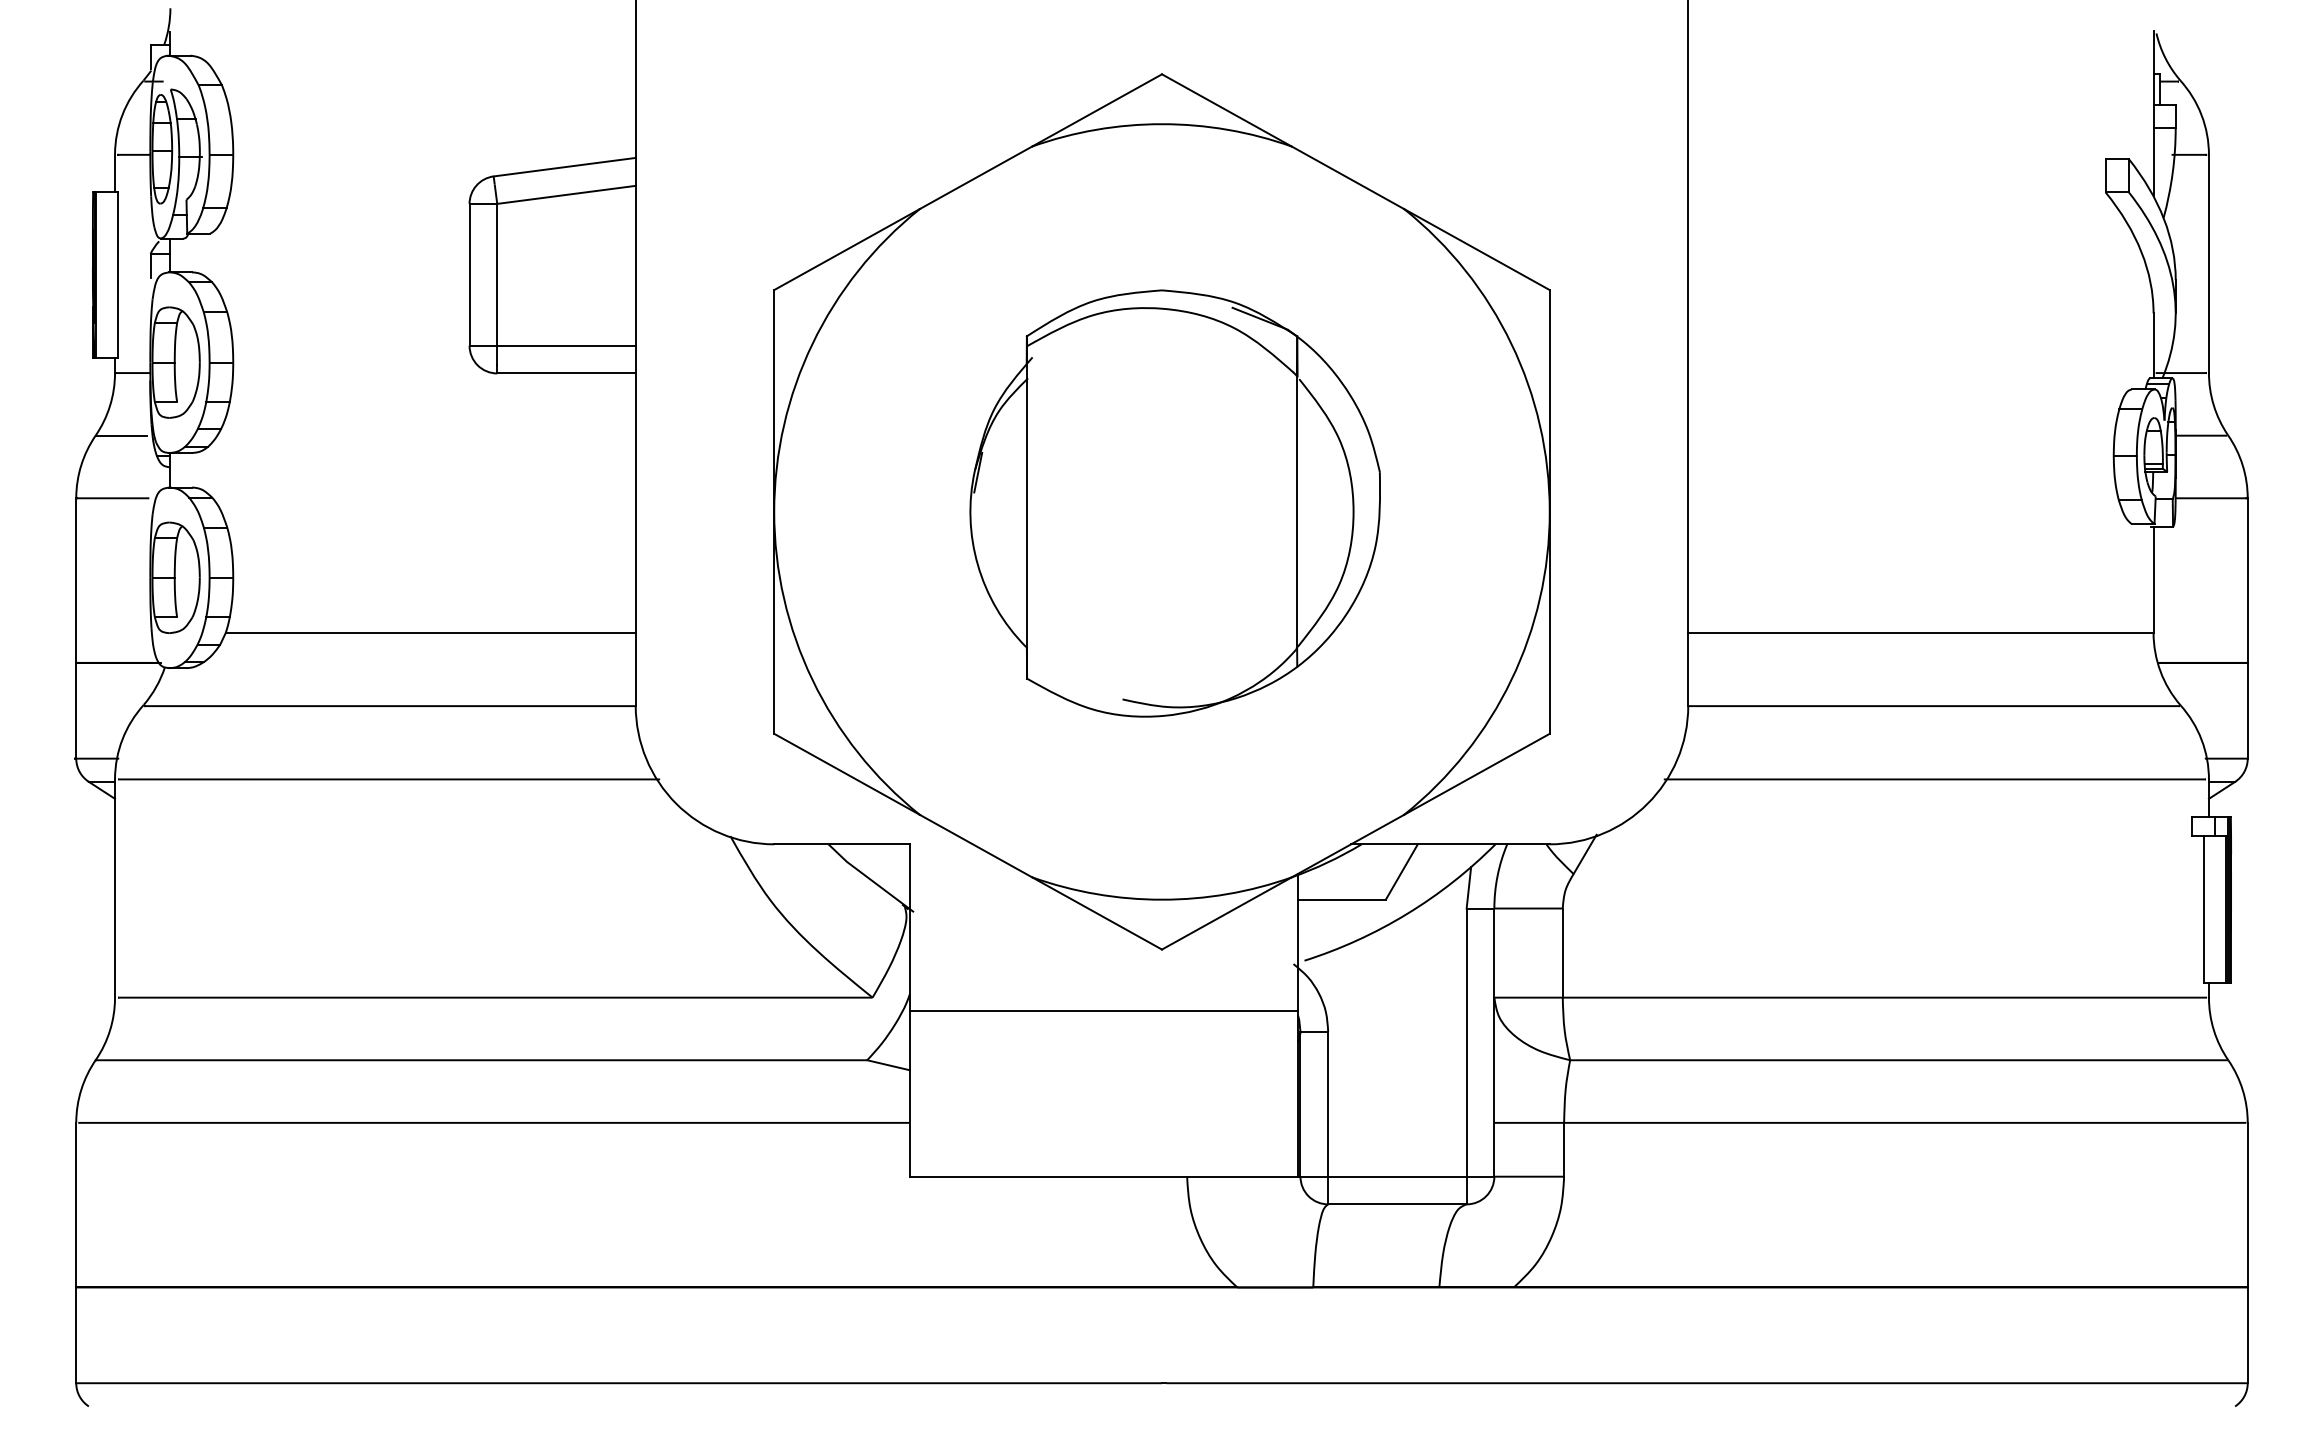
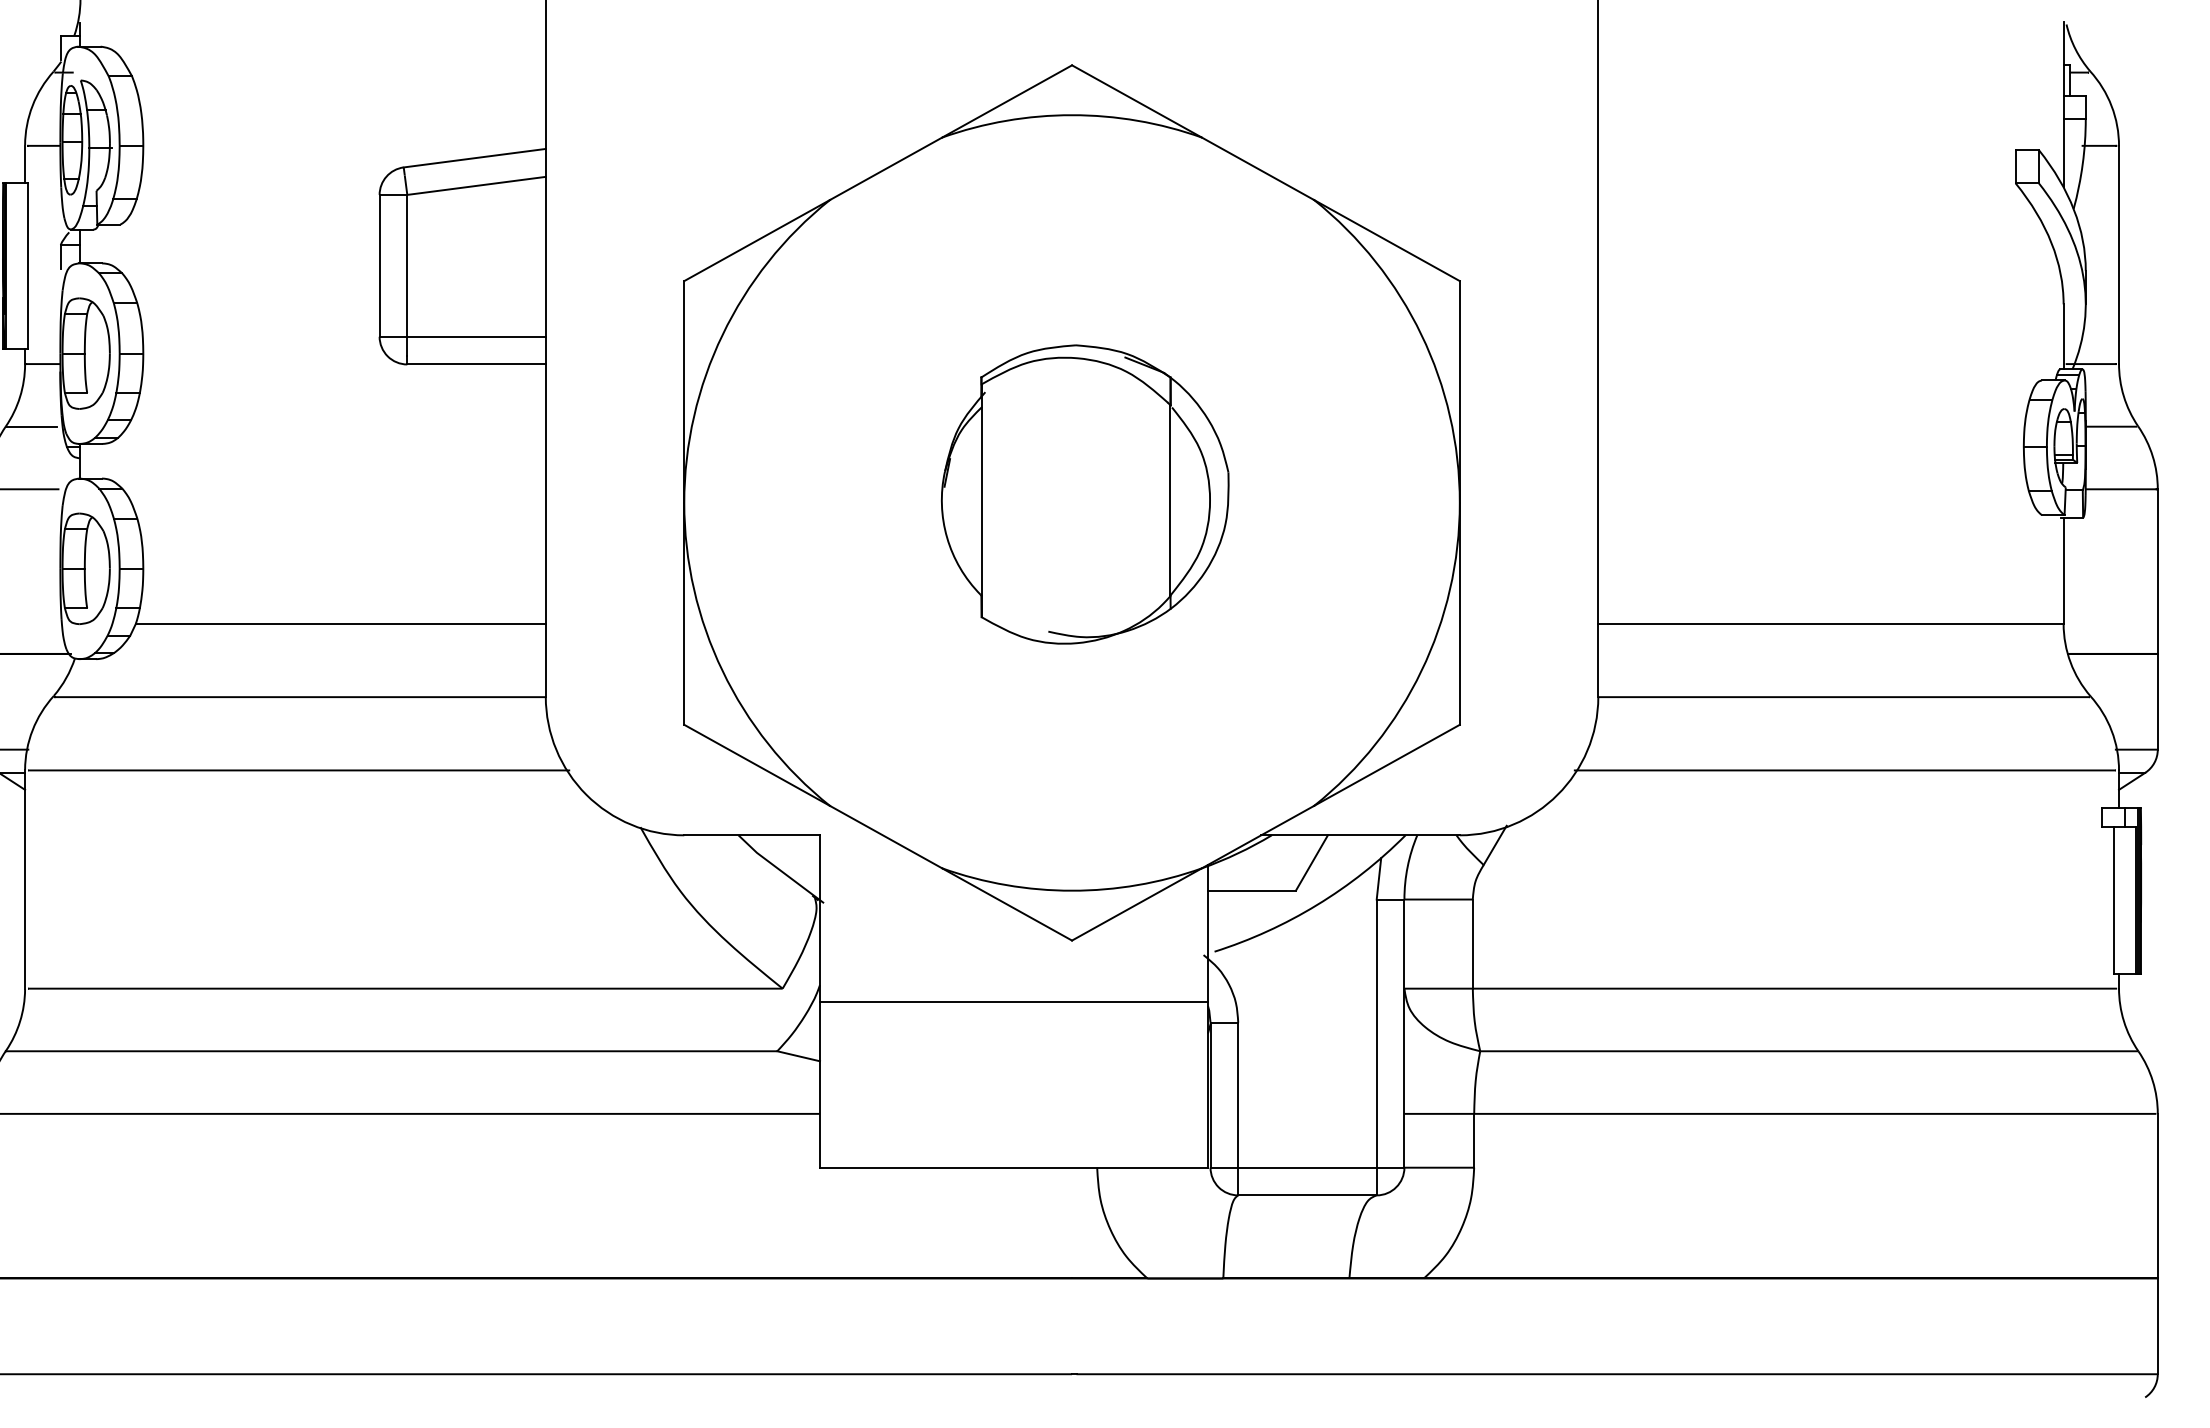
part: (1174, 503) -> (1084, 494), size x0.7

